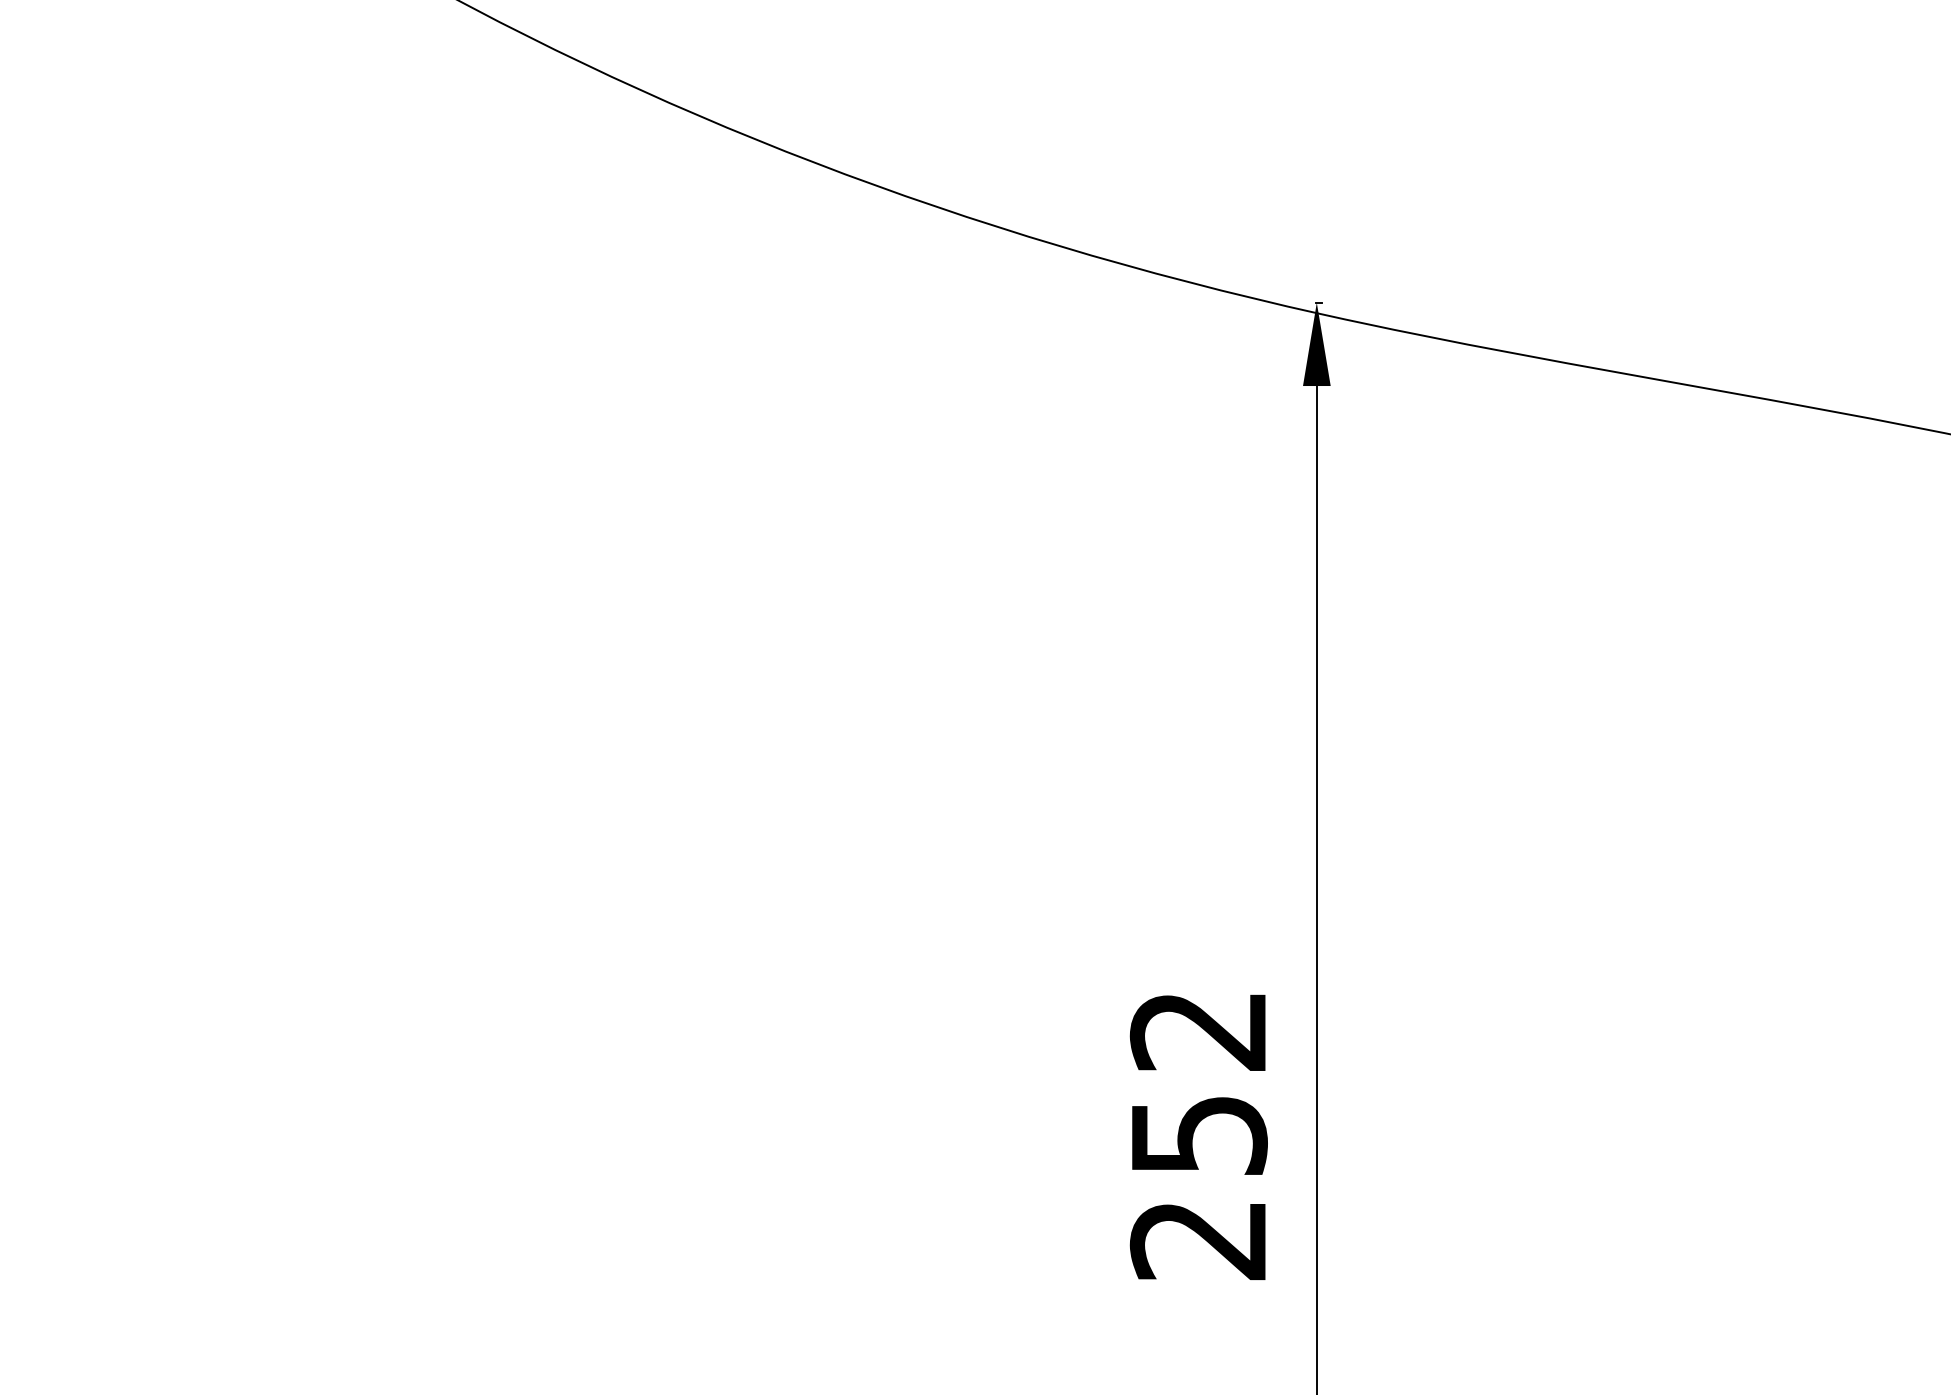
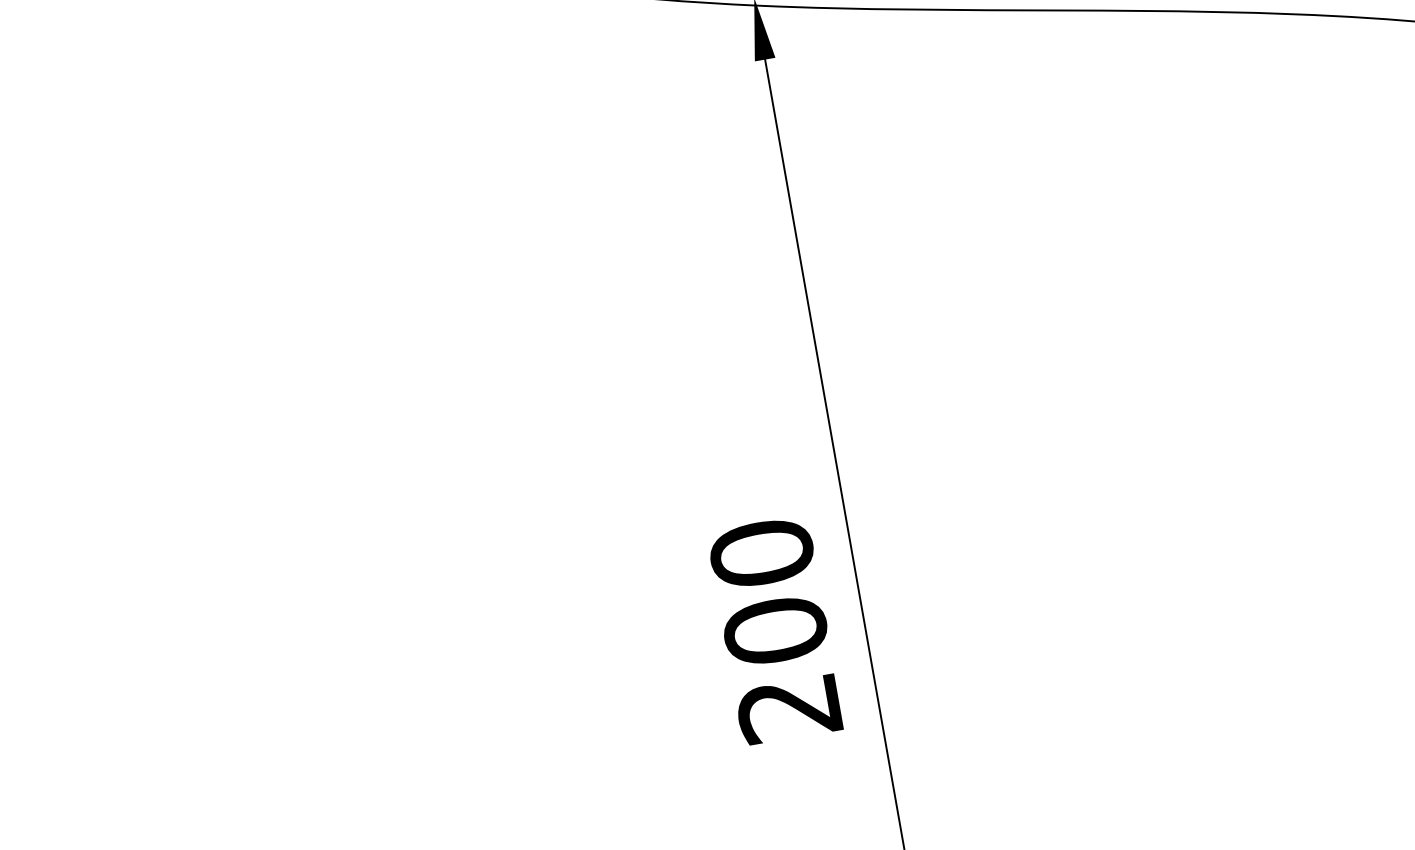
text: (1198, 1082) -> (768, 591), 252 -> 200

